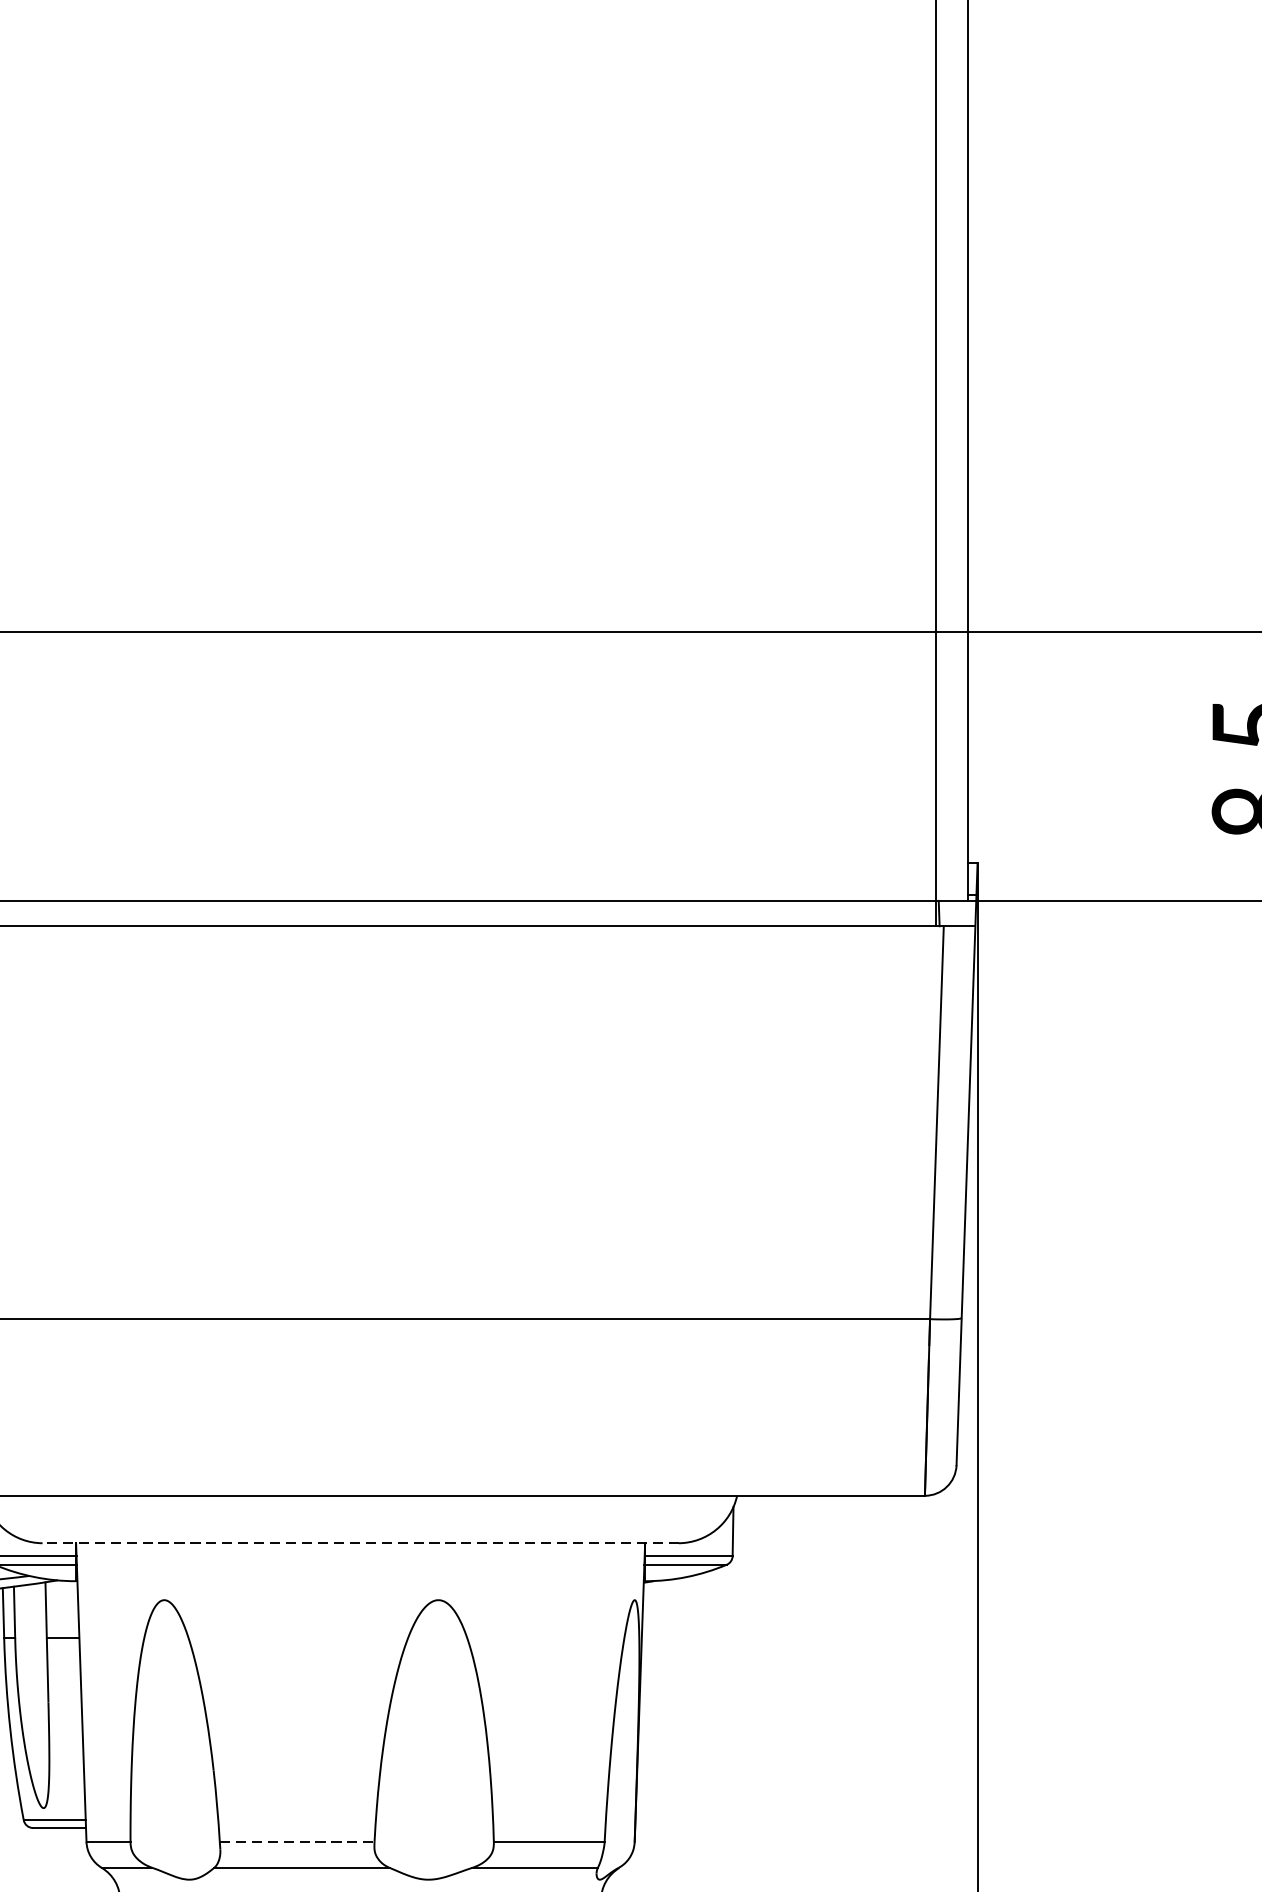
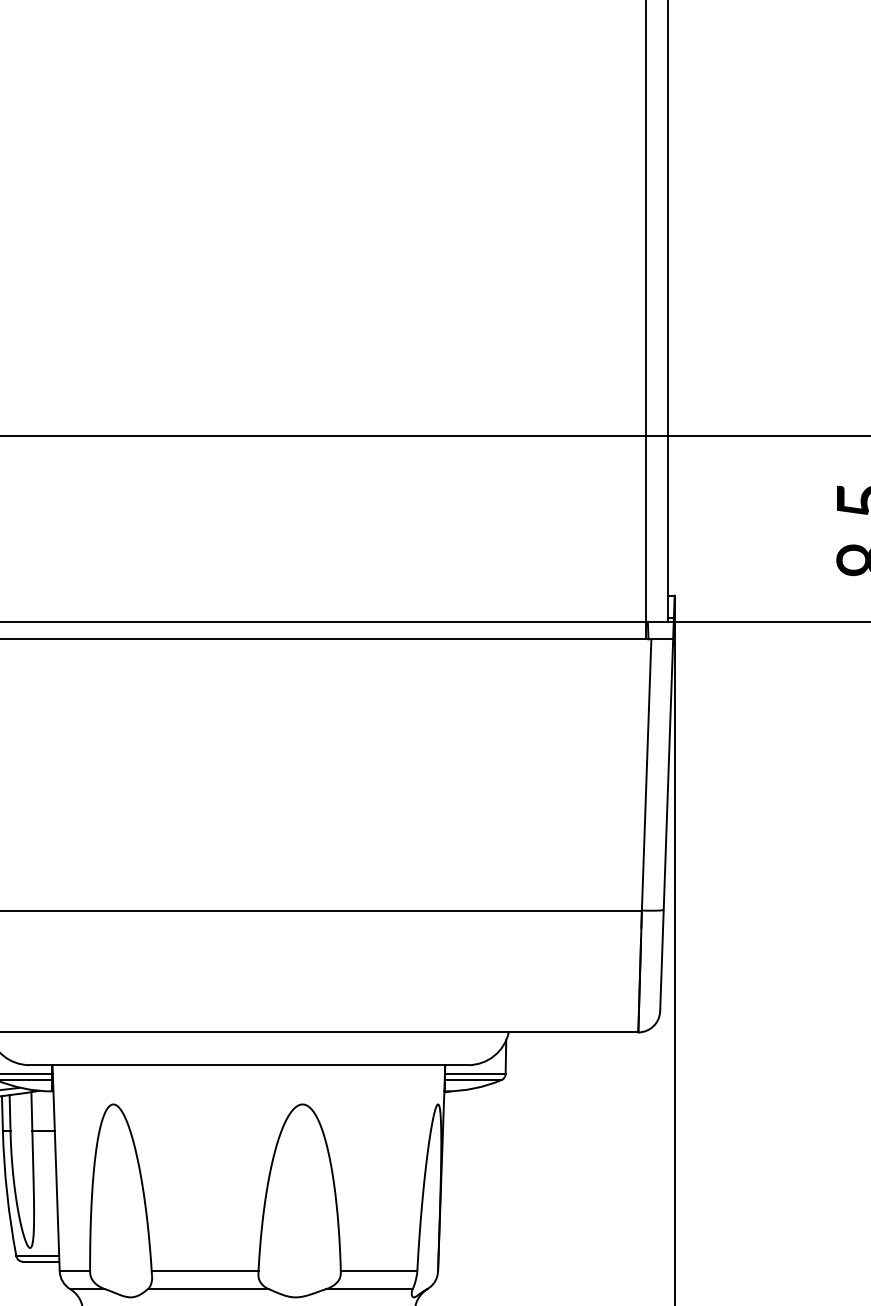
line: (360, 1543) -> (248, 1065), dashed -> solid
line: (297, 1842) -> (205, 1271), dashed -> solid

